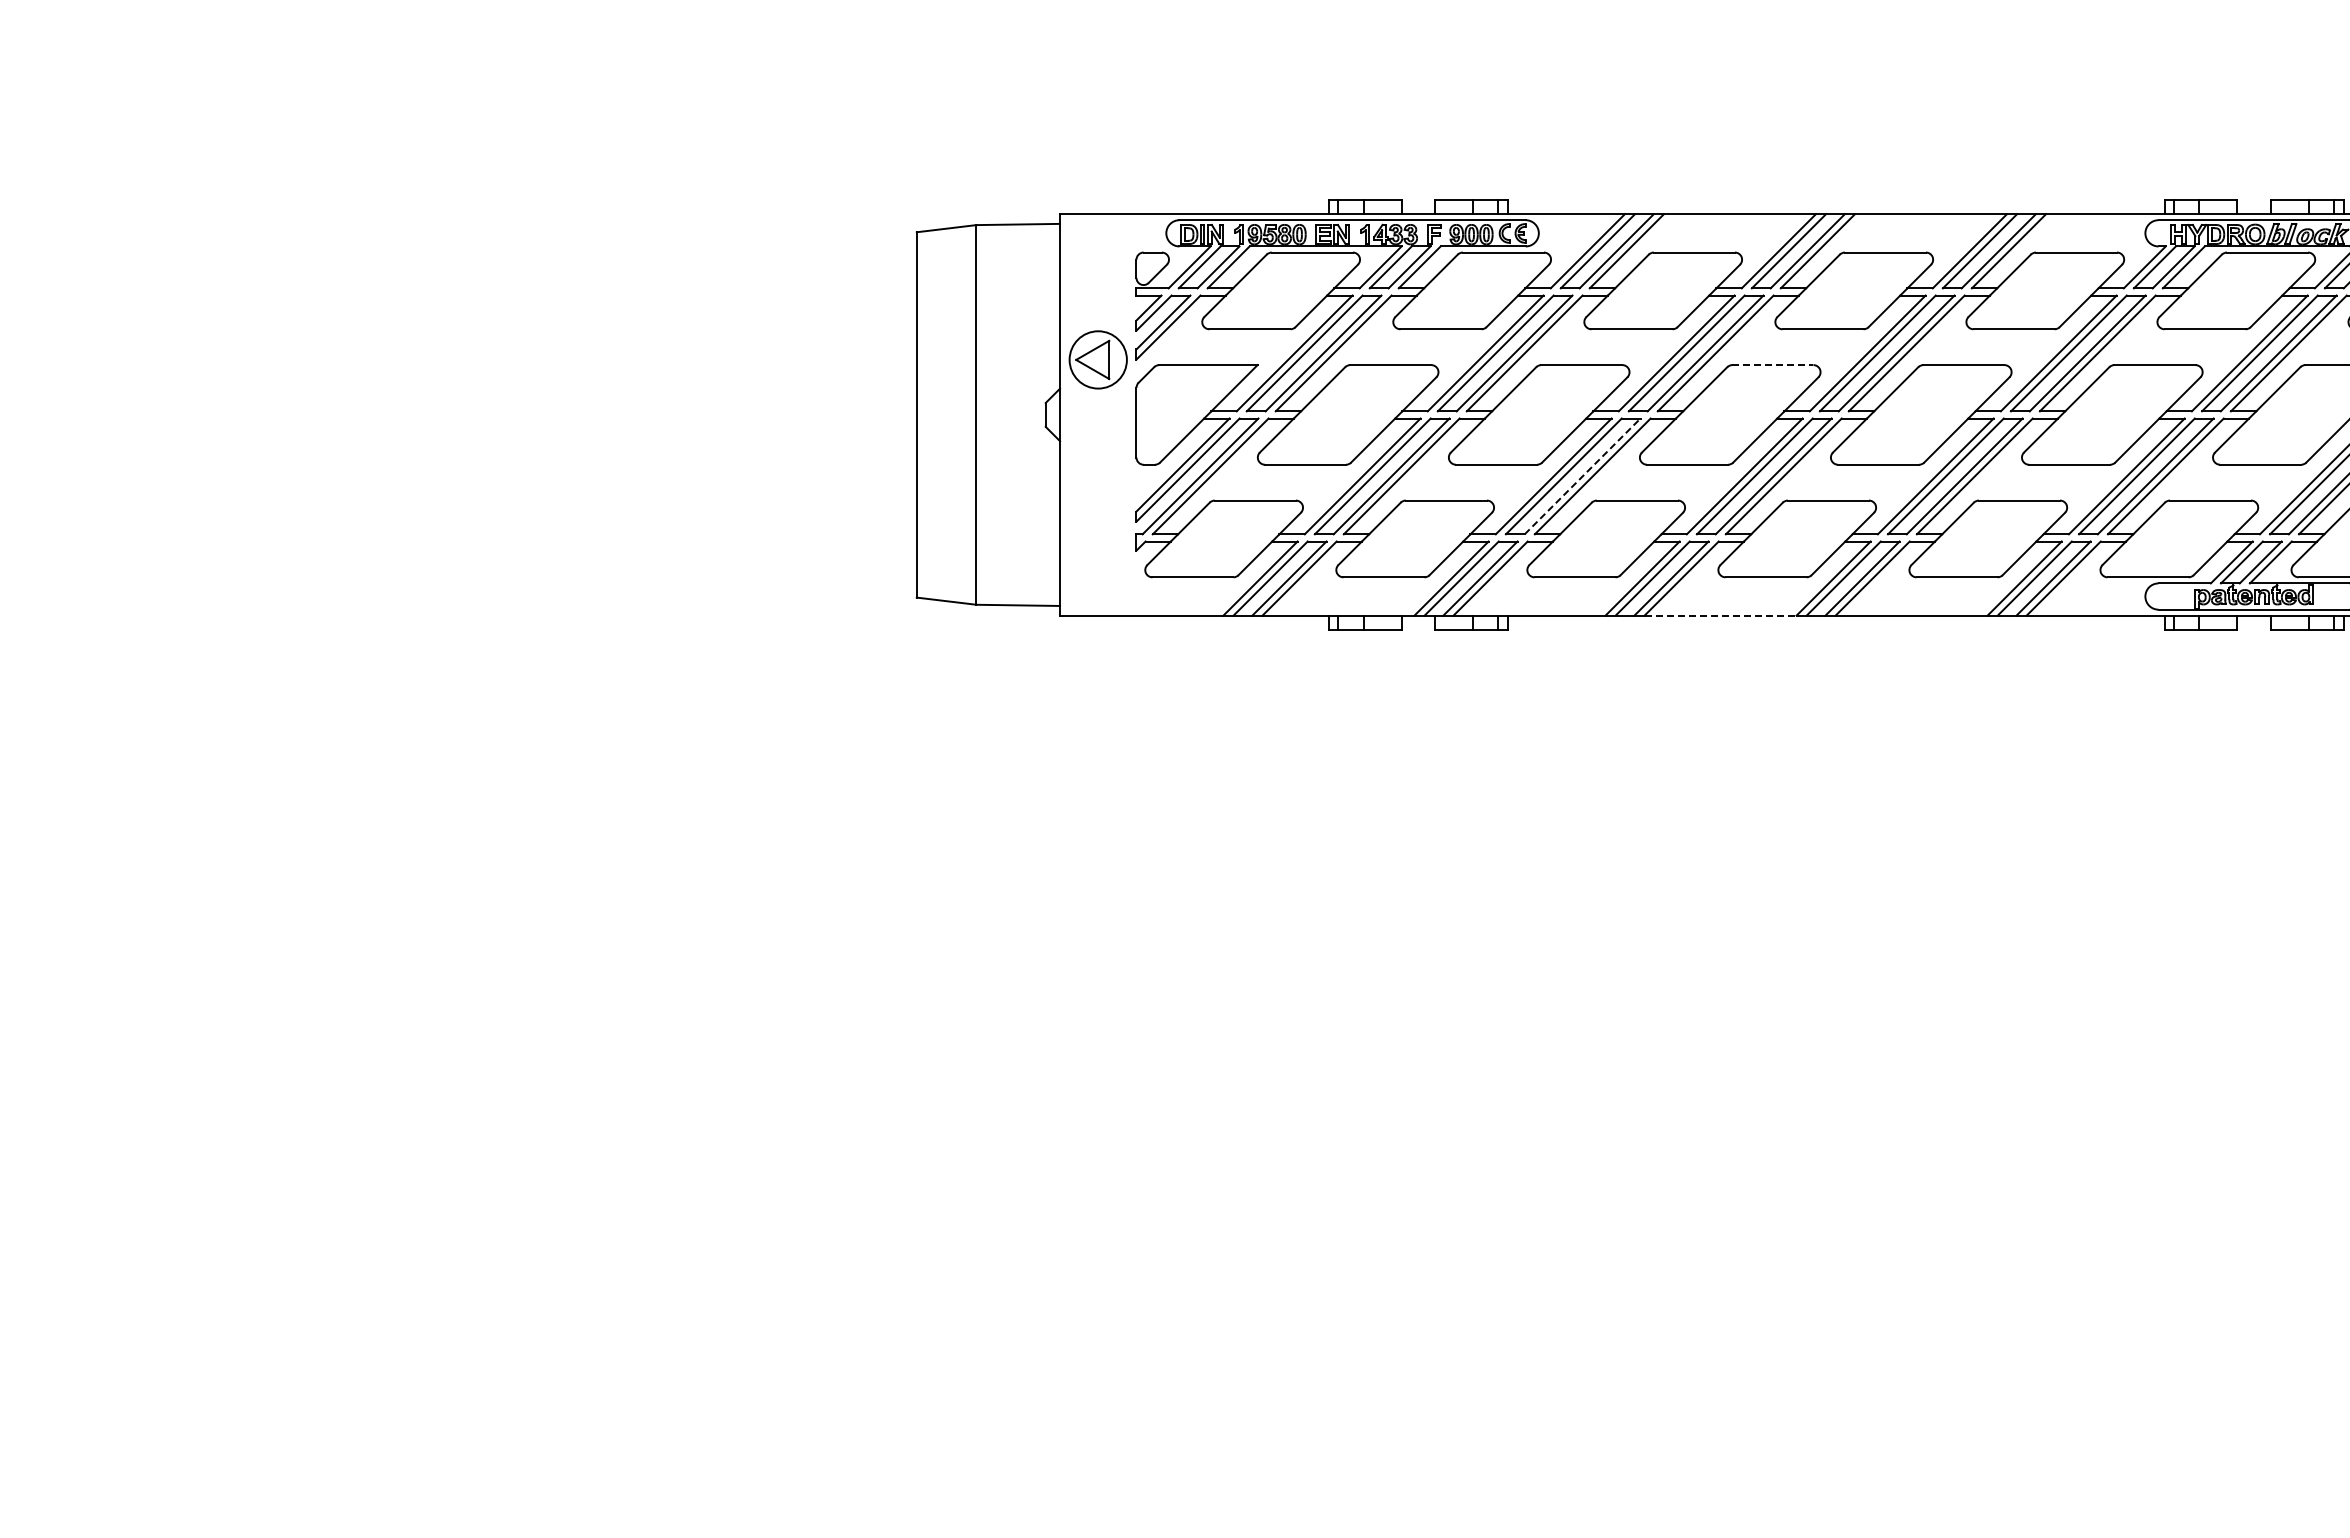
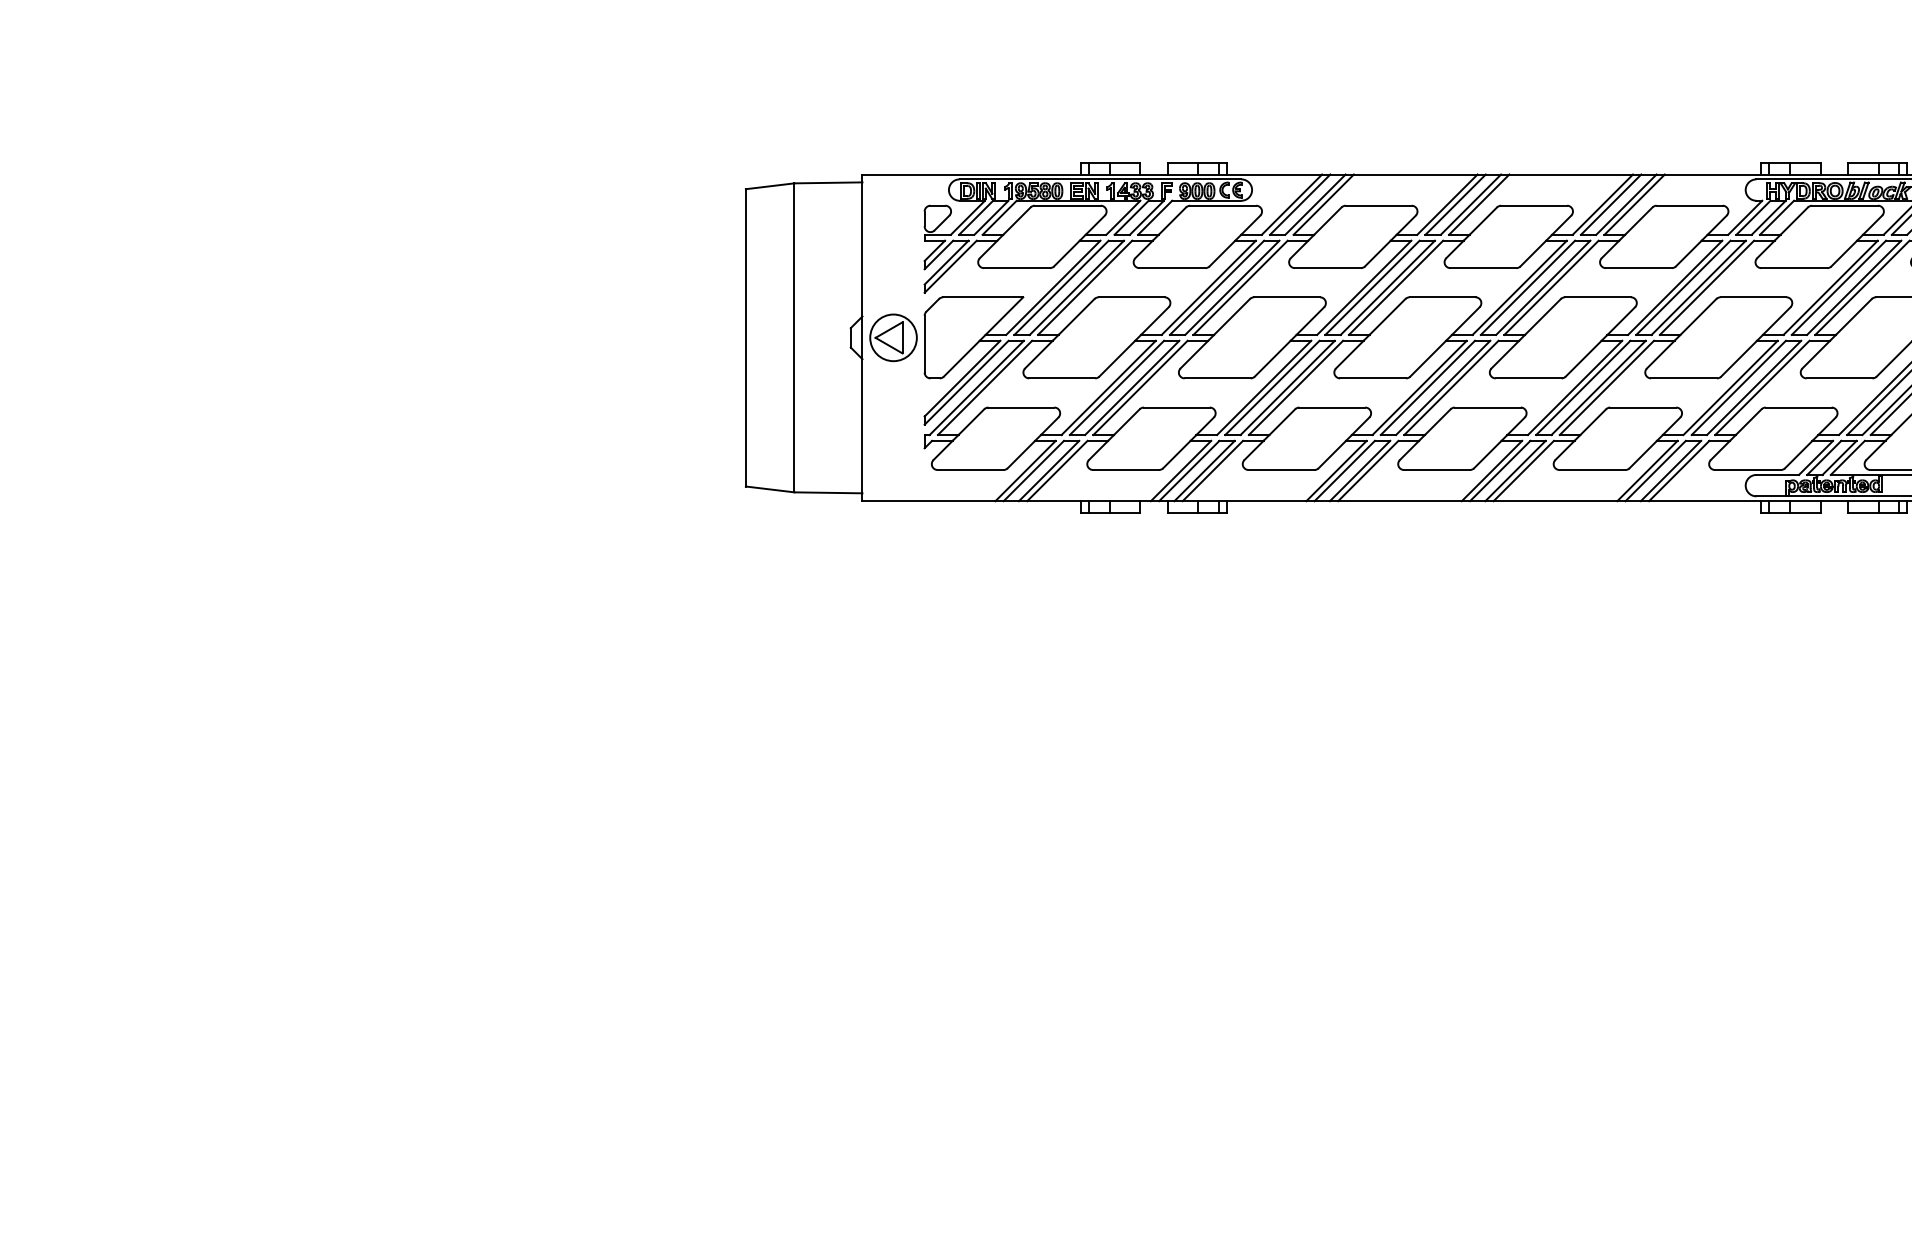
part: (1097, 359) -> (892, 337), moved
line: (1772, 365) -> (1442, 297), dashed -> solid
line: (1582, 476) -> (1287, 387), dashed -> solid
line: (1720, 615) -> (1399, 501), dashed -> solid

